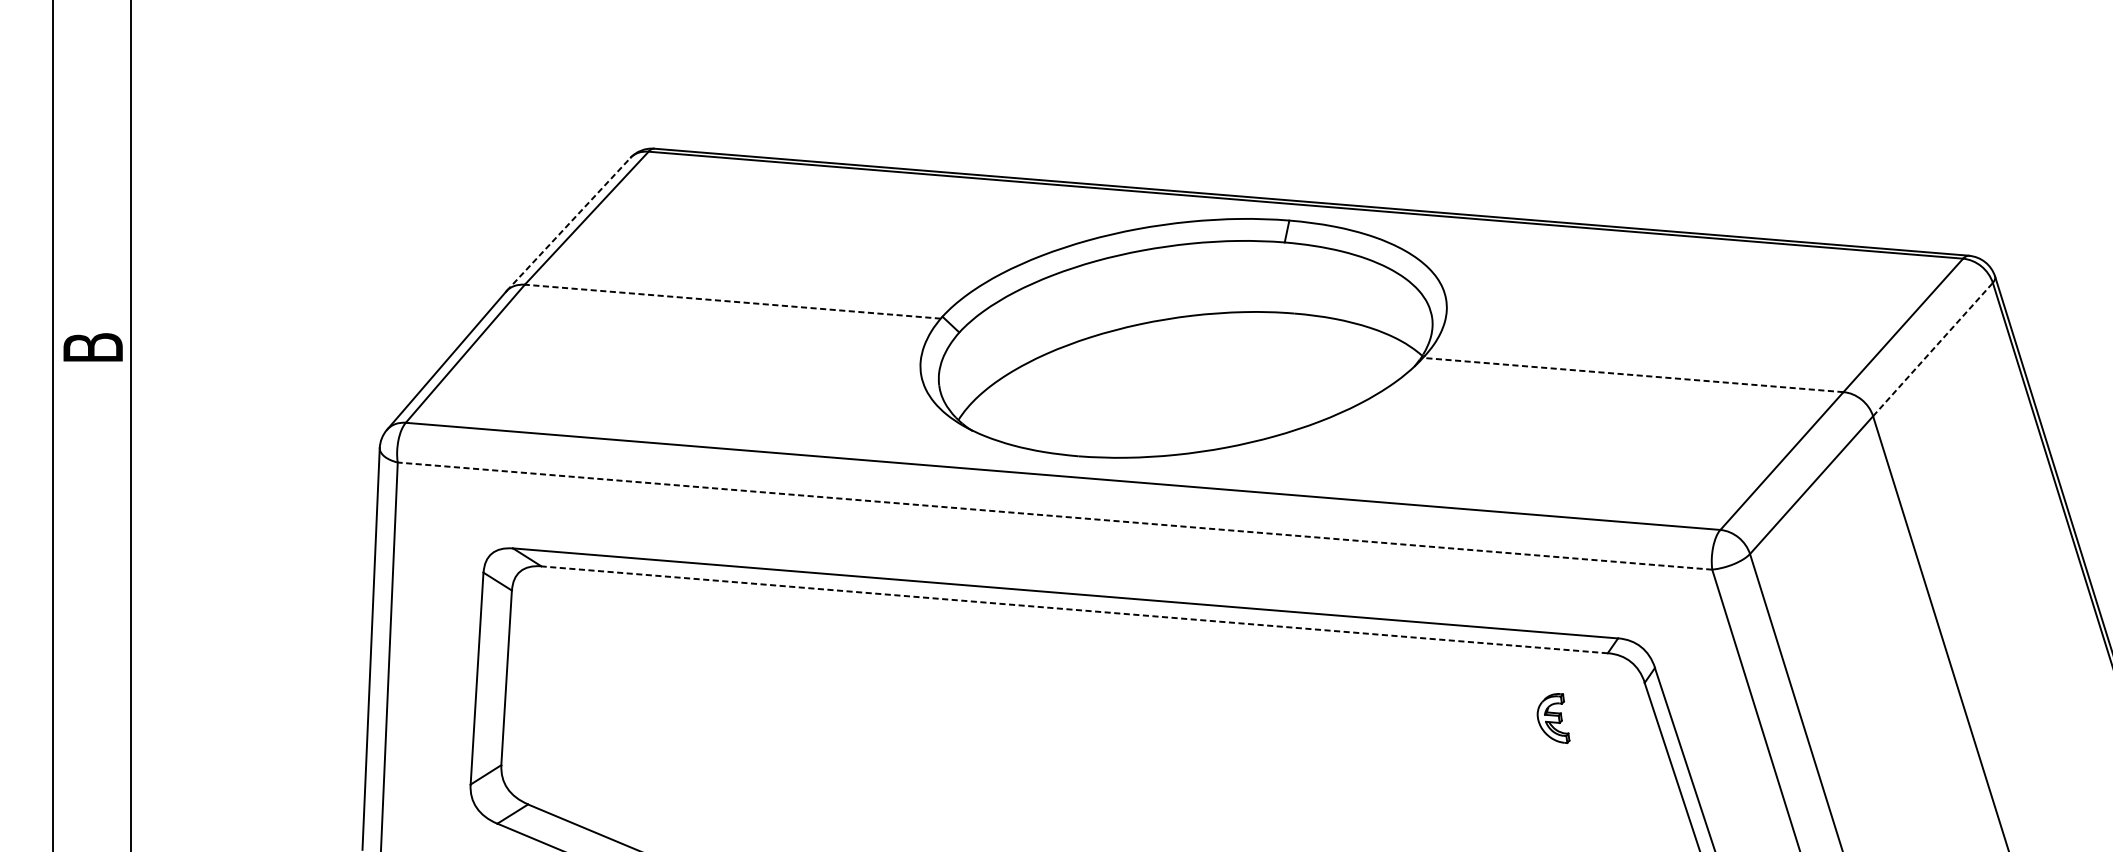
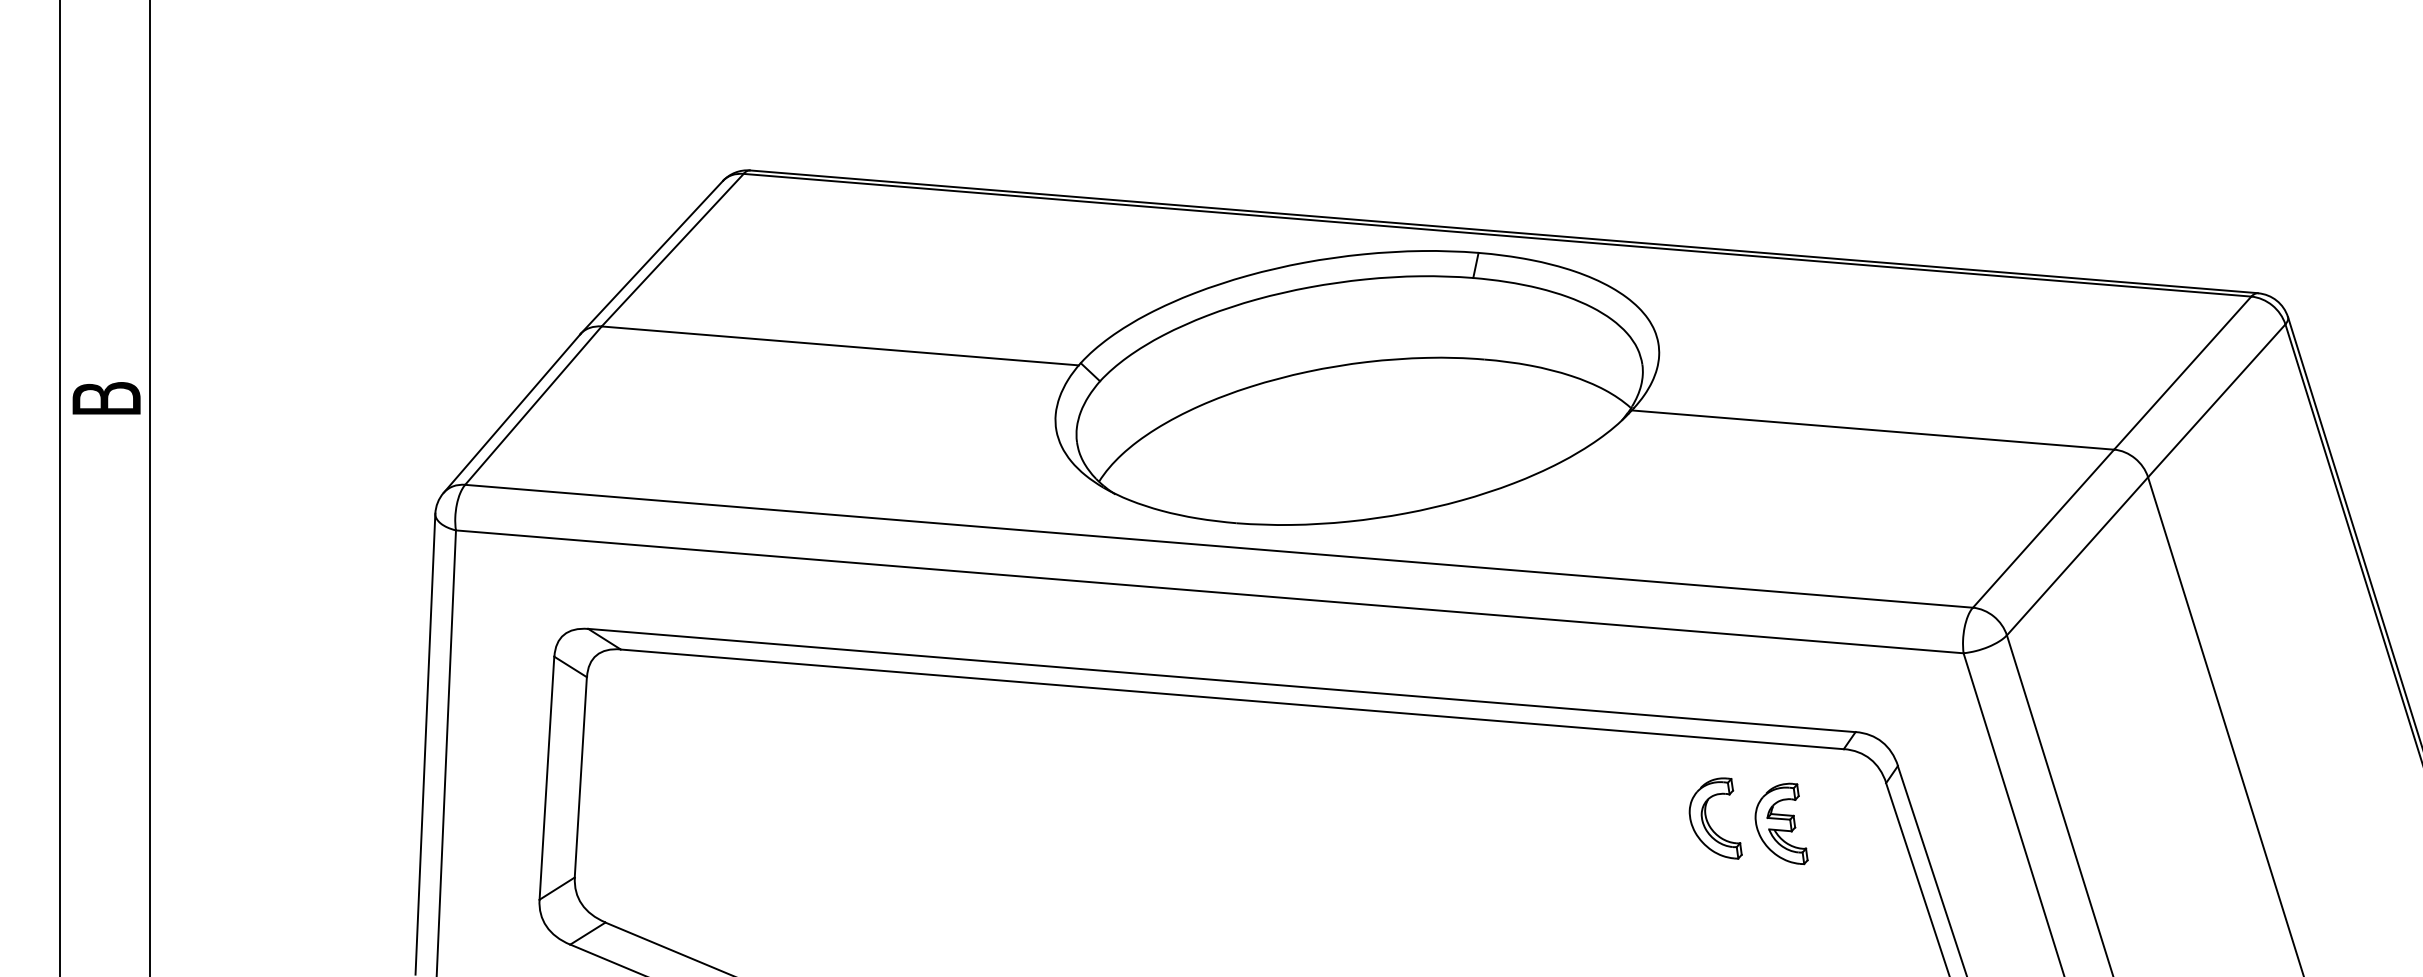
line: (569, 224) -> (652, 257), dashed -> solid
line: (732, 301) -> (839, 345), dashed -> solid
line: (1932, 349) -> (2216, 400), dashed -> solid
line: (1632, 375) -> (1872, 430), dashed -> solid
line: (1054, 515) -> (1209, 591), dashed -> solid
line: (1073, 609) -> (1231, 699), dashed -> solid
part: (1489, 716) -> (1708, 821), added
part: (1553, 718) -> (1781, 823), size x1.43

